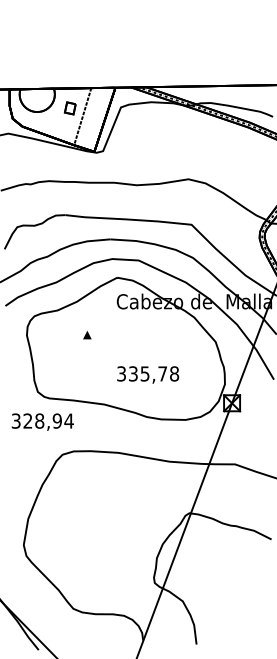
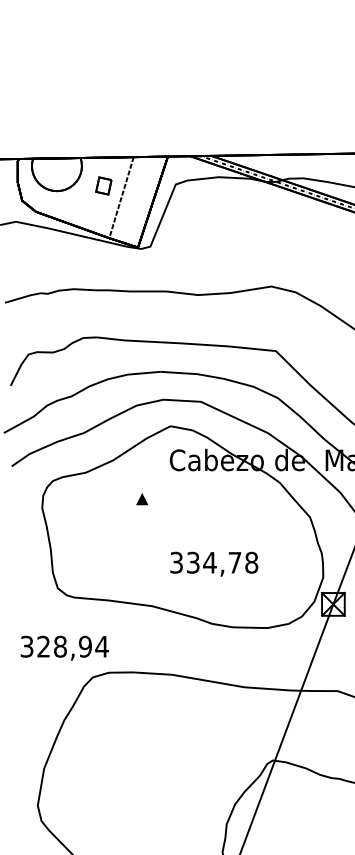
part: (87, 335) -> (142, 499), moved
text: (144, 373) -> (209, 562), 335,78 -> 334,78
text: (42, 421) -> (64, 647), moved

